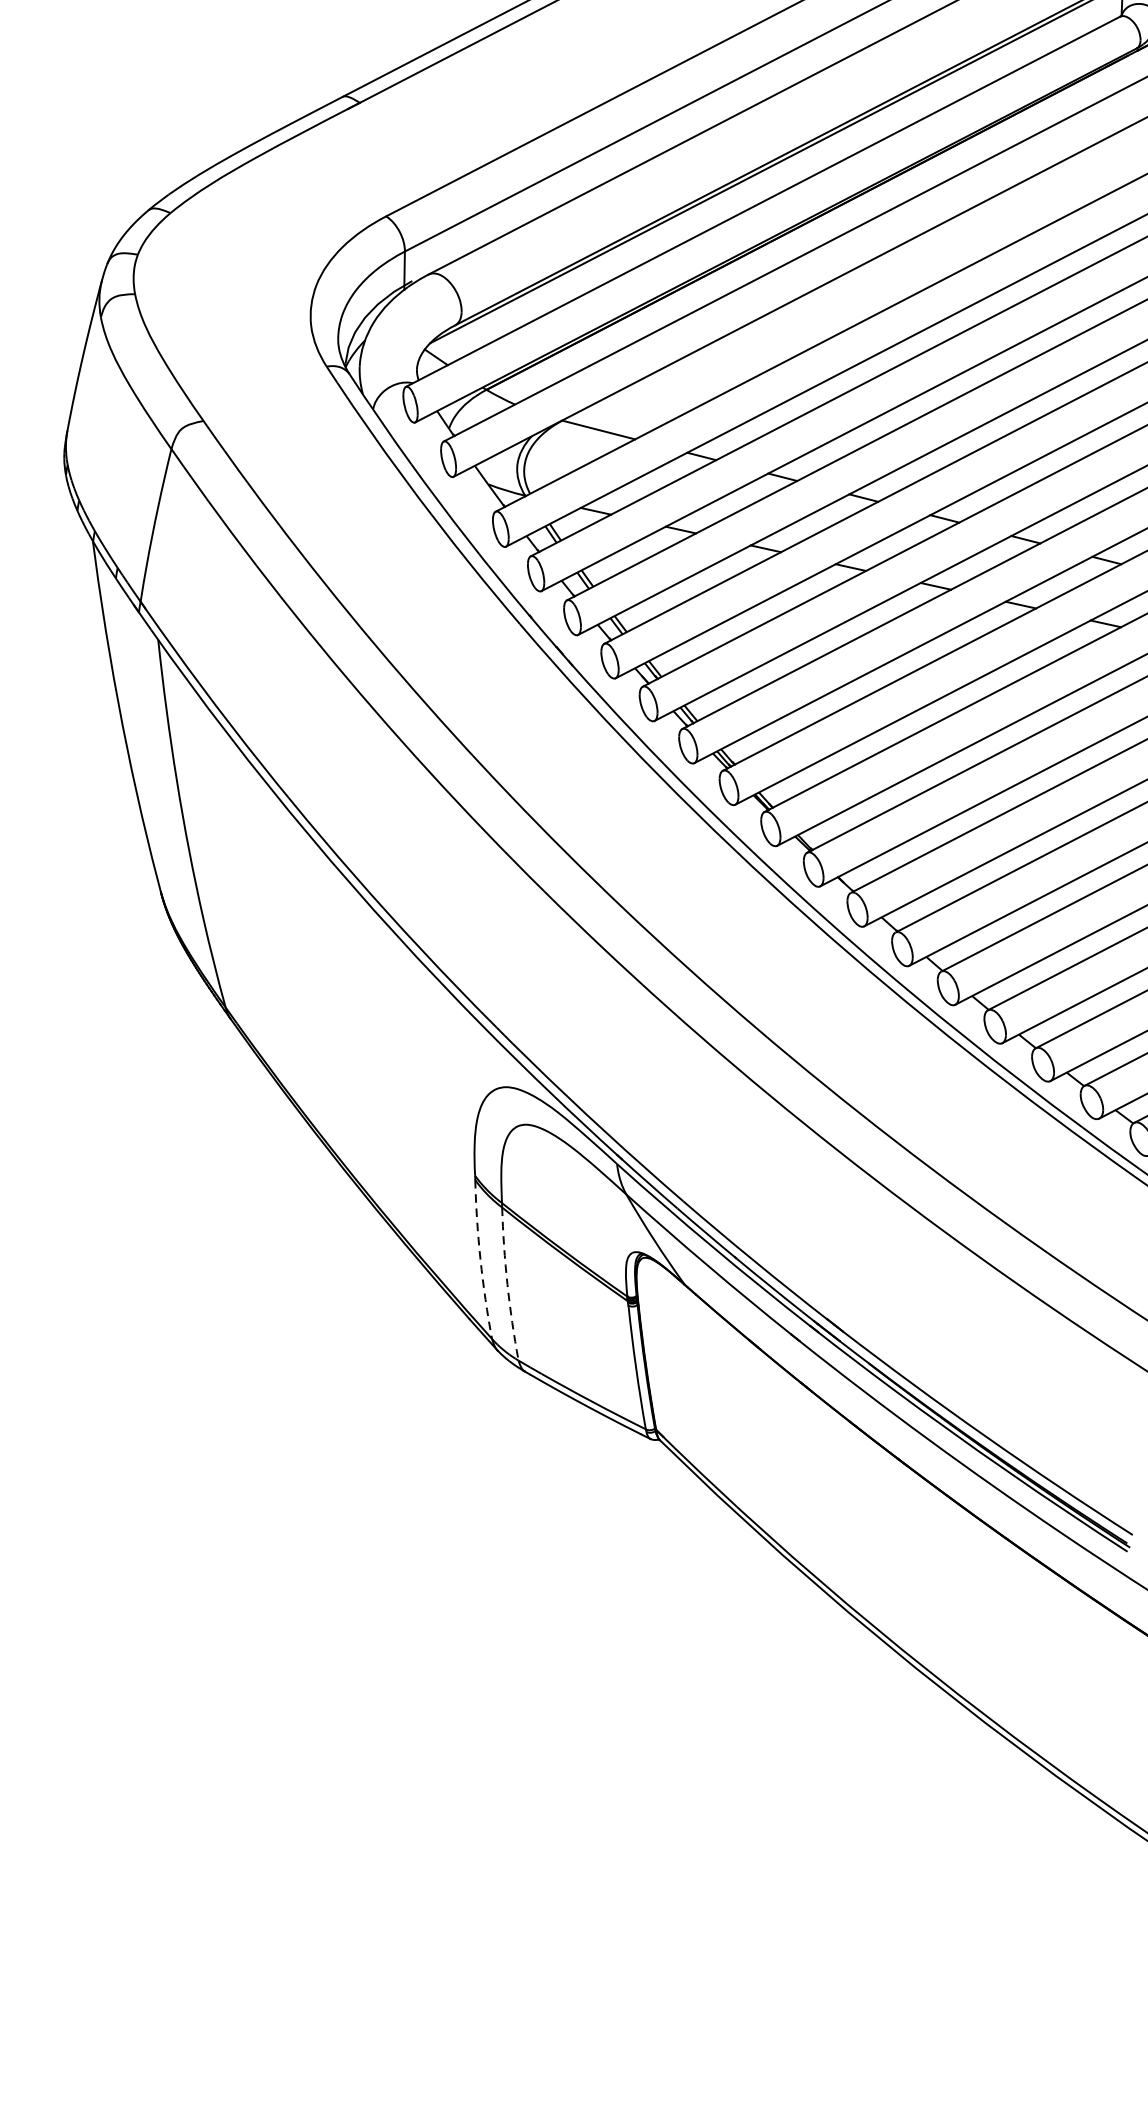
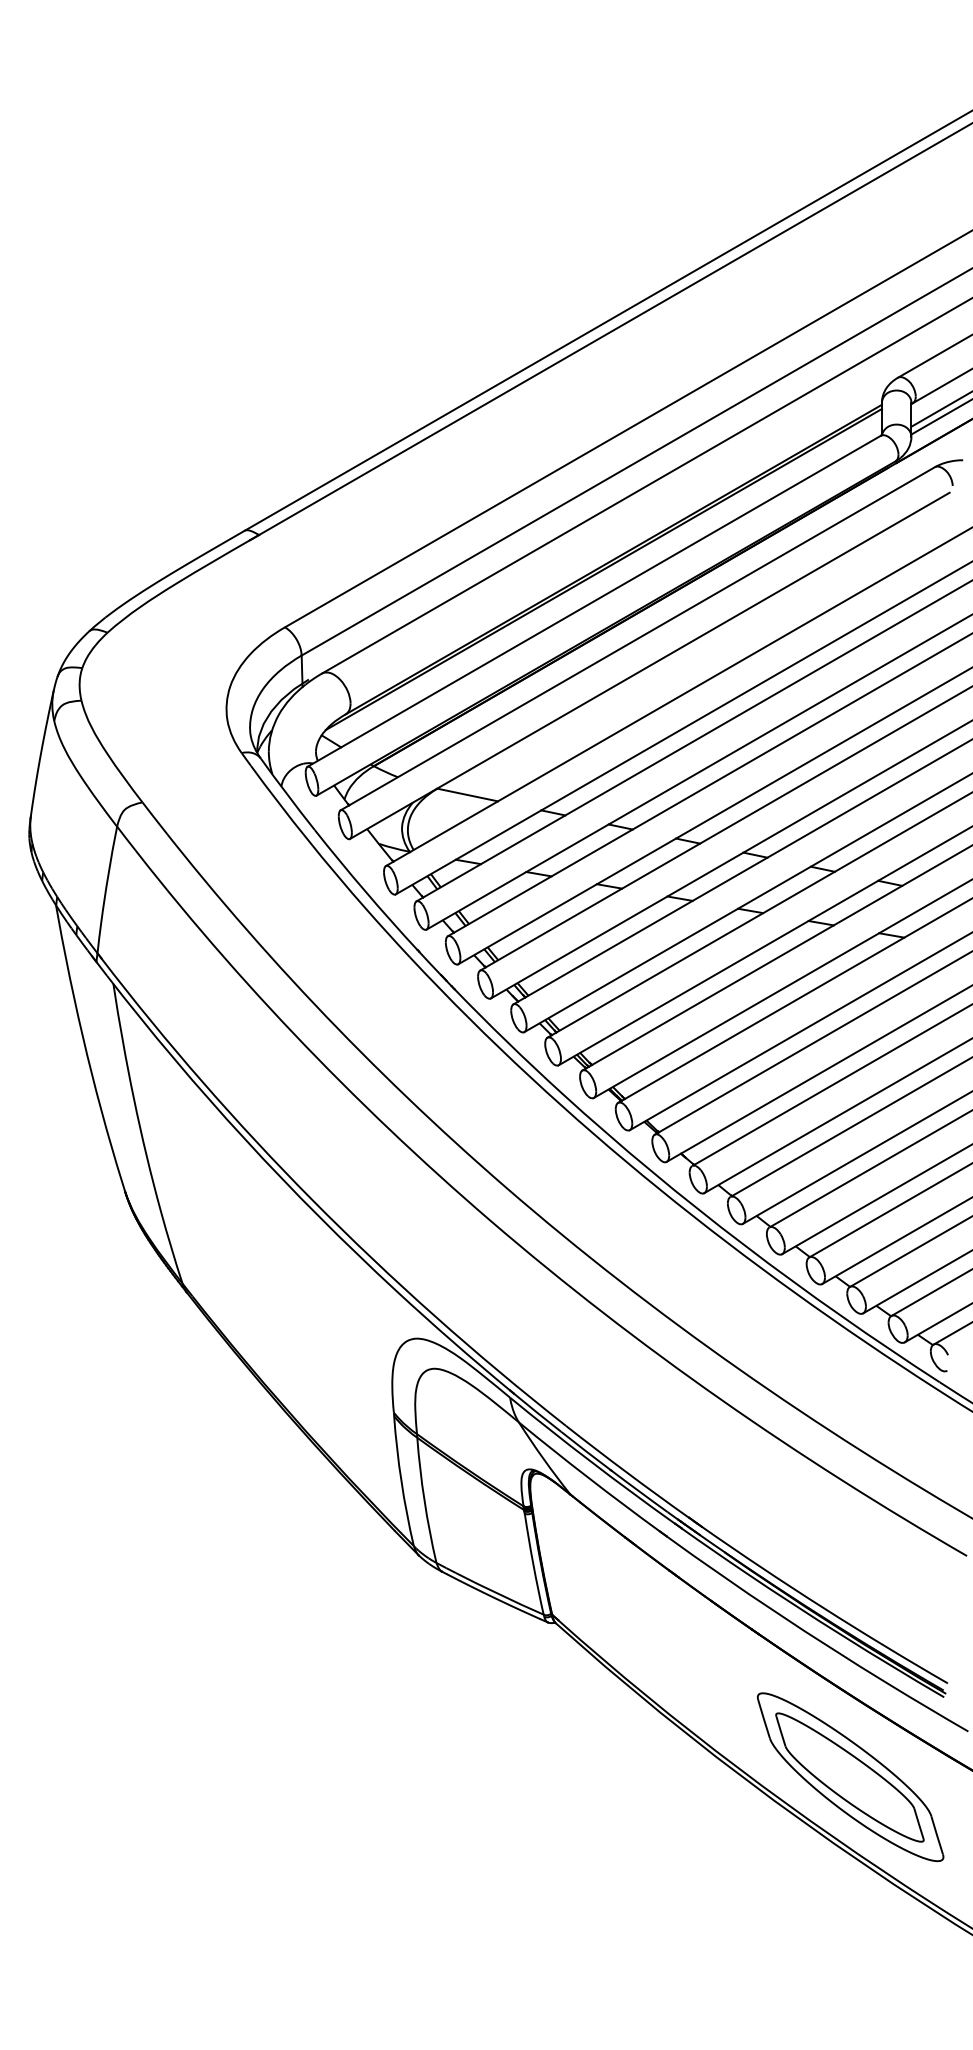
arc: (480, 1259) -> (401, 1481), dashed -> solid
arc: (507, 1284) -> (424, 1500), dashed -> solid
part: (1009, 1643) -> (850, 1777), added

